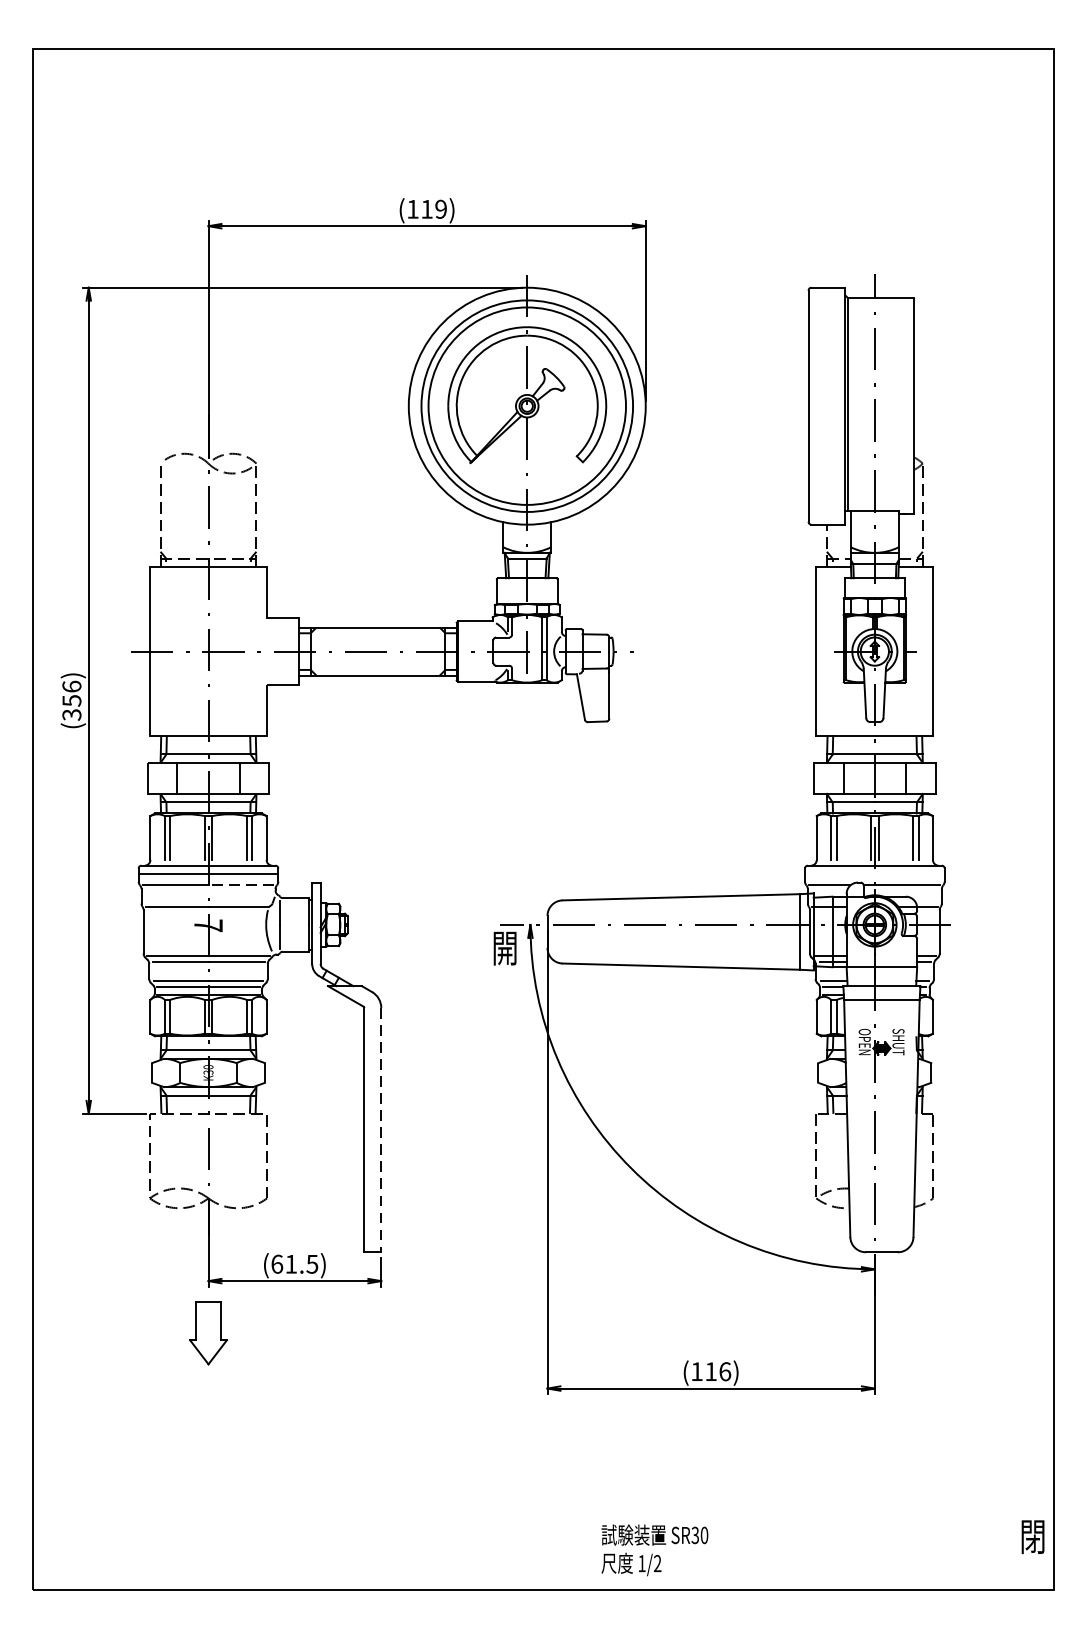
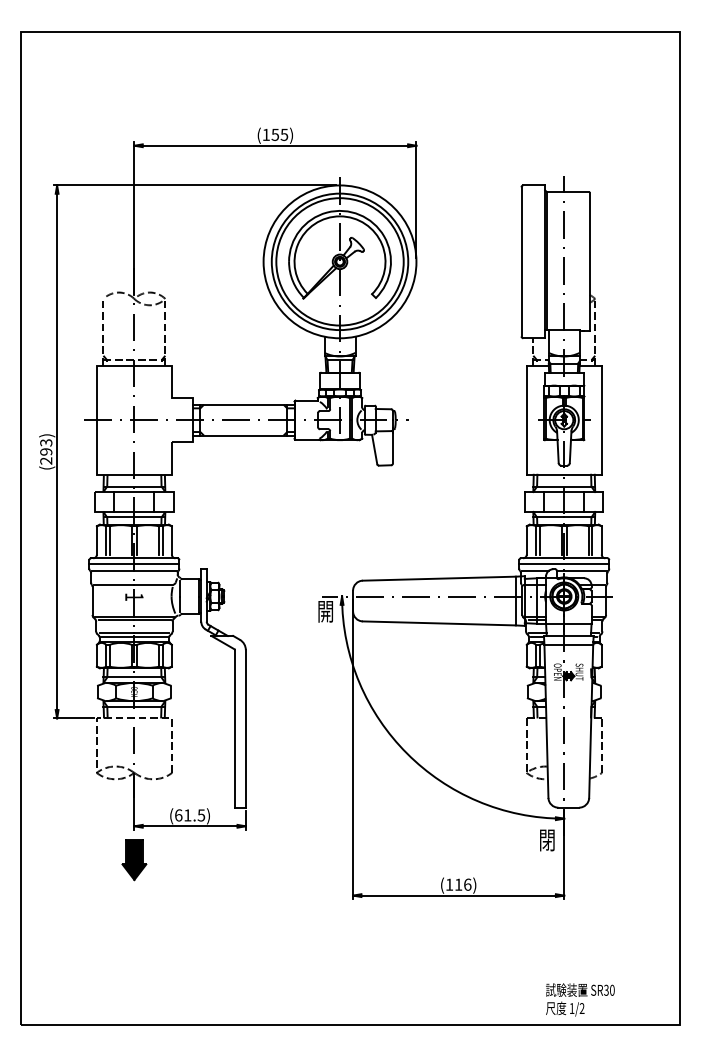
text: (433, 208) -> (279, 134), (119) -> (155)
text: (72, 700) -> (46, 451), (356) -> (293)
line: (875, 873) -> (564, 563), added
line: (241, 886) -> (155, 571), dashed -> solid
text: (208, 926) -> (134, 597), 7 -> 1
line: (380, 1129) -> (245, 728), dashed -> solid
fill: (208, 1332) -> (134, 859), added
text: (1033, 1537) -> (547, 840), moved
text: (655, 1549) -> (580, 999), moved

